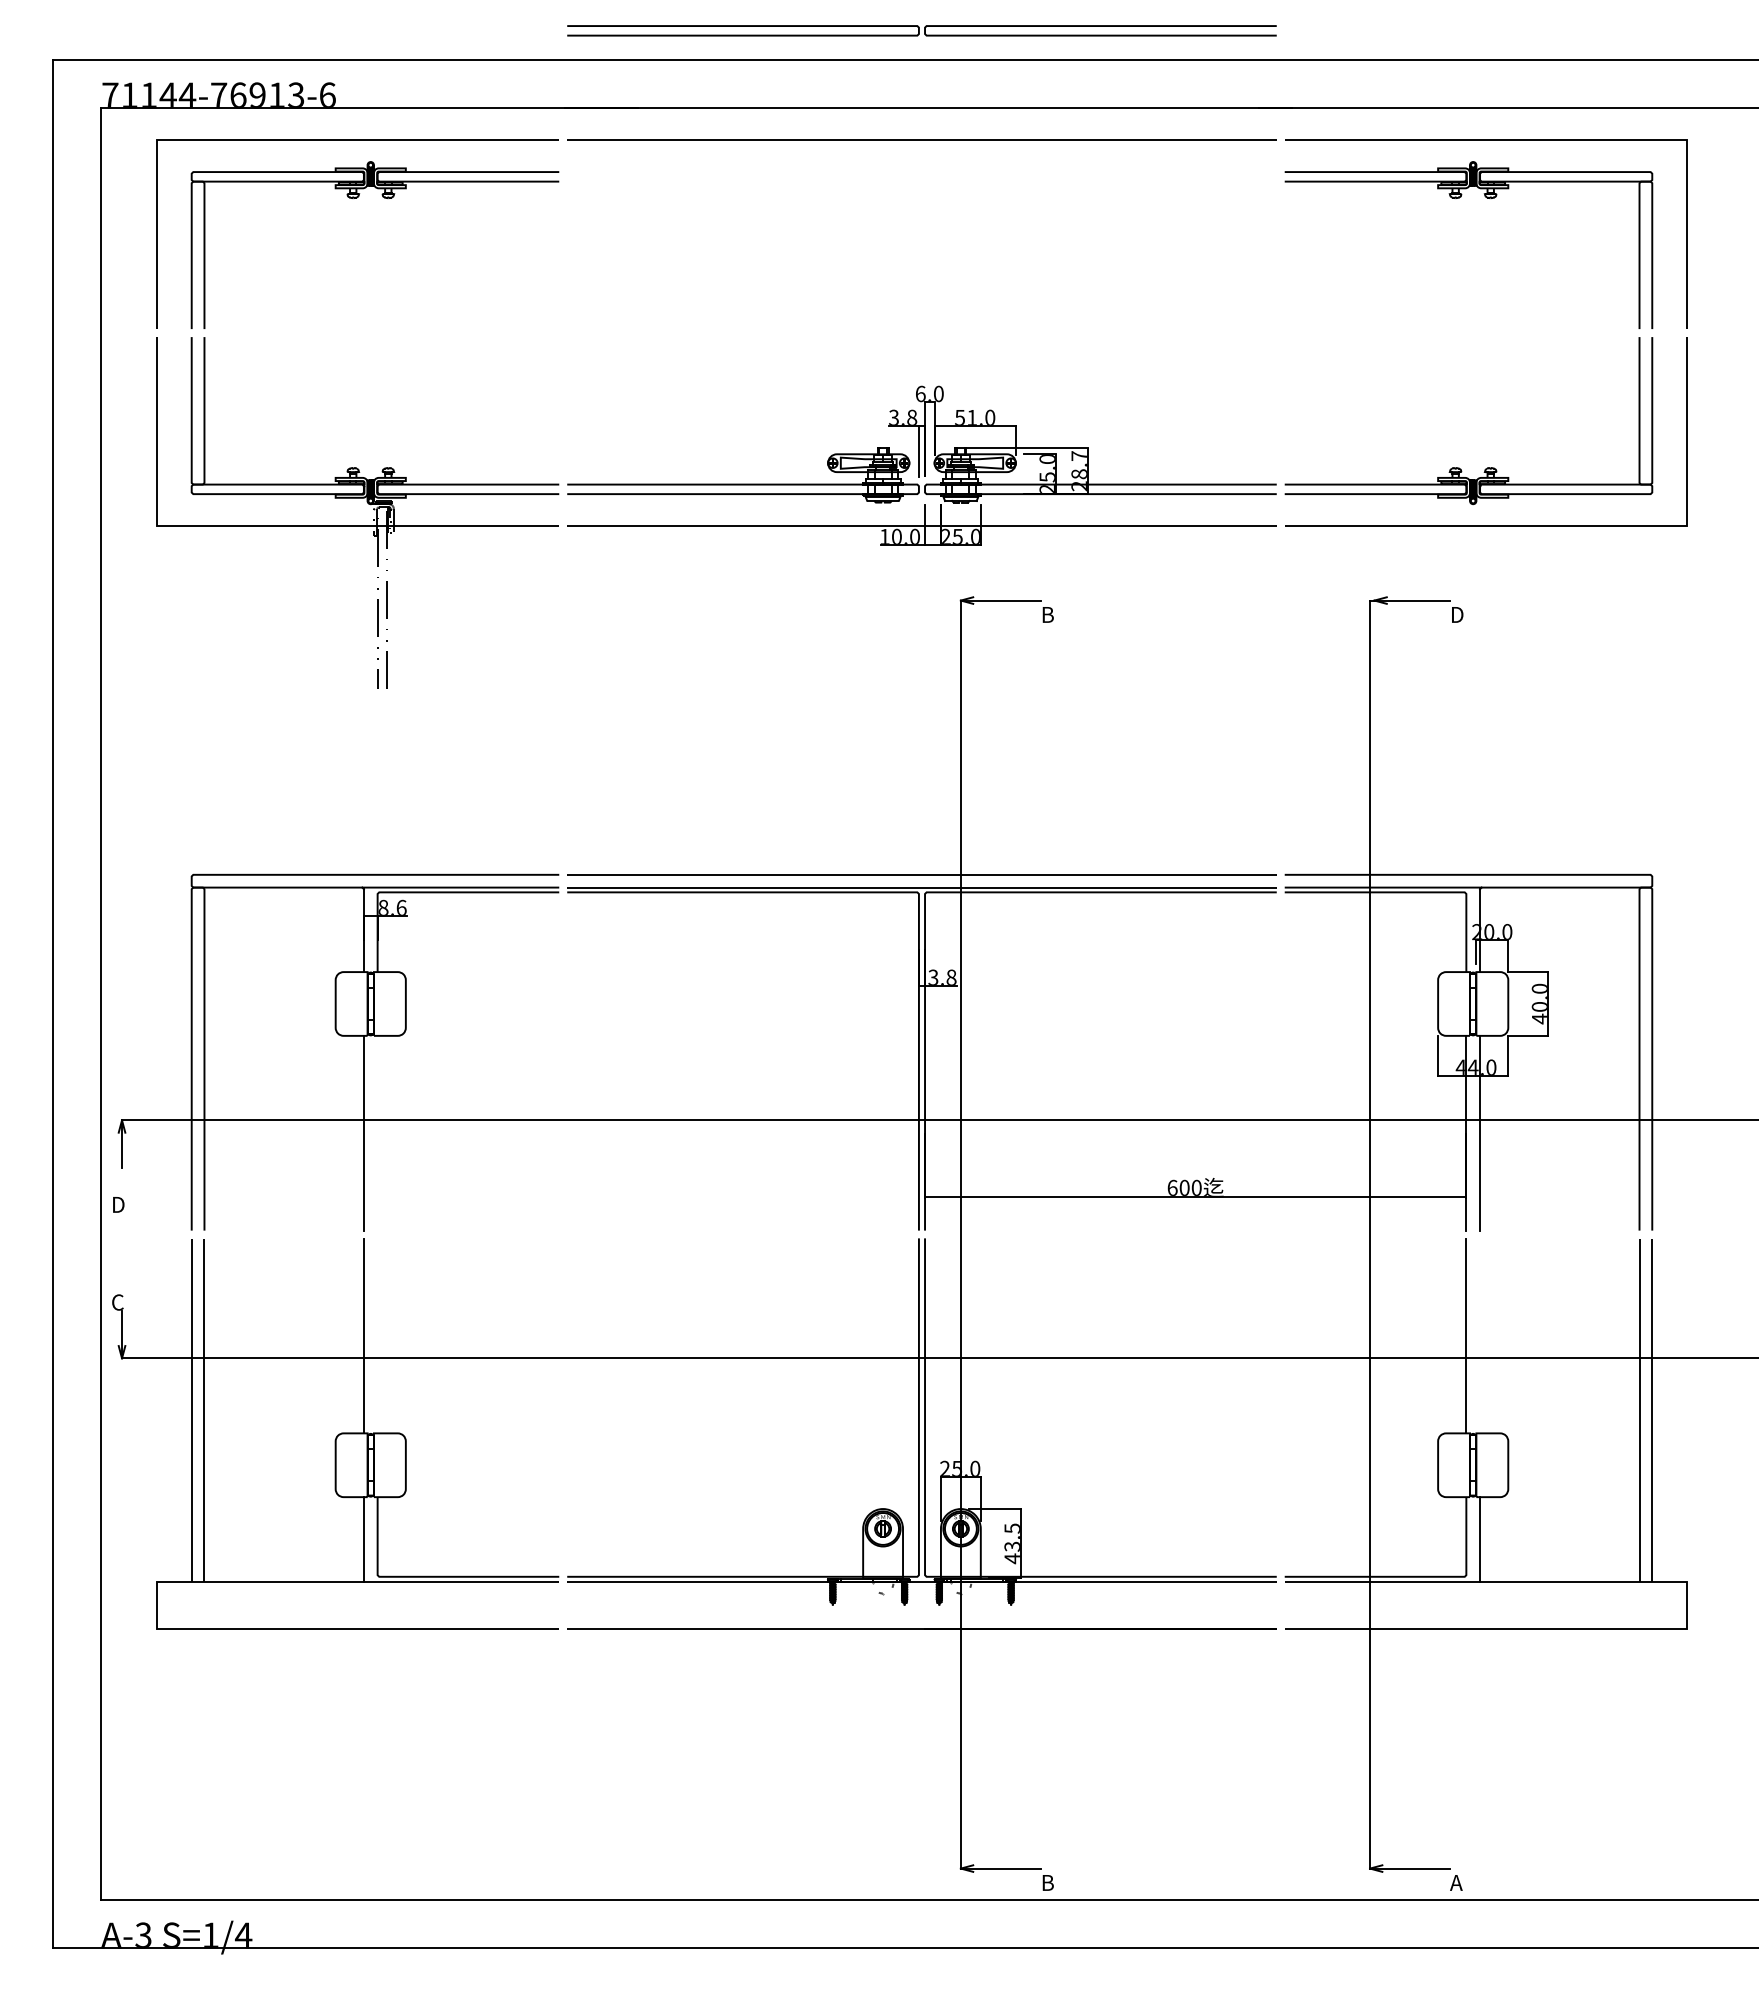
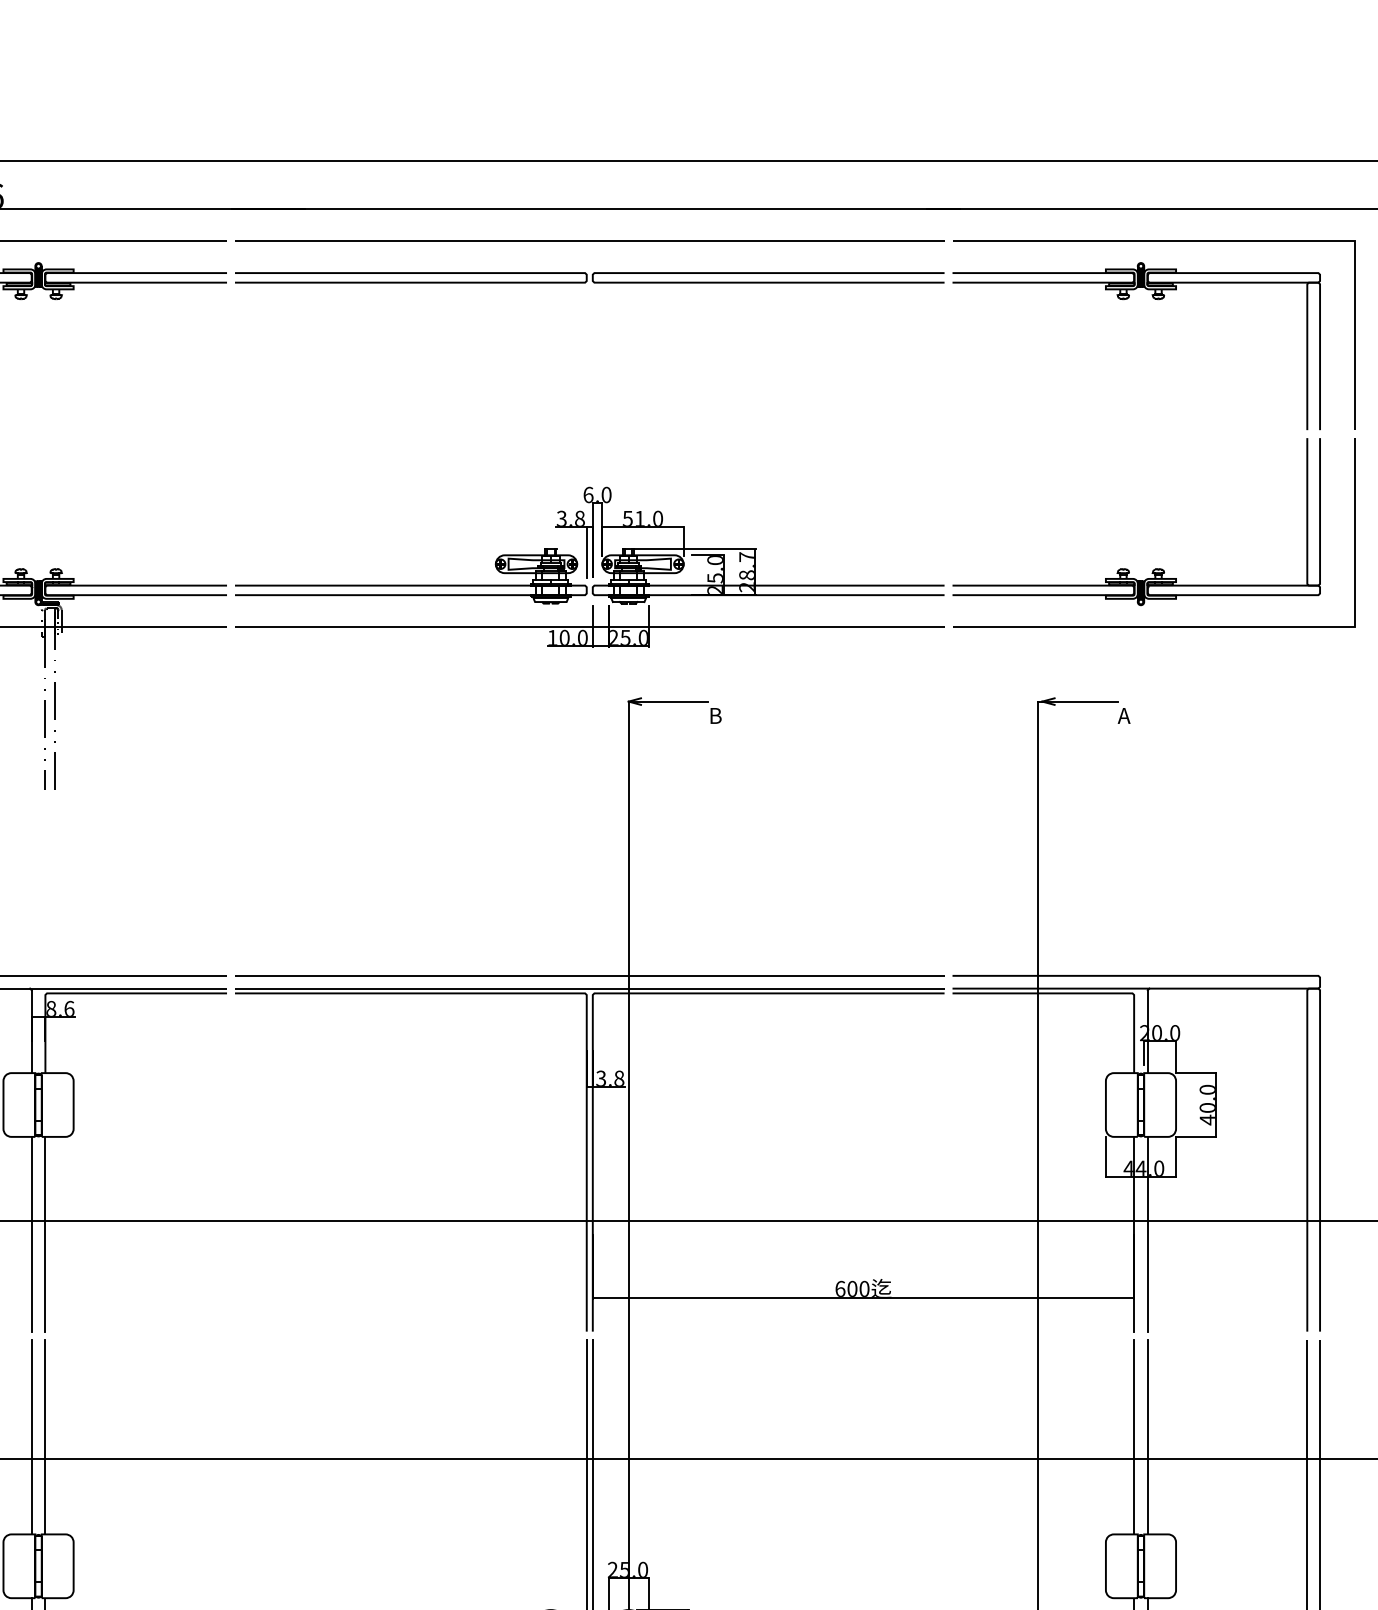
part: (921, 30) -> (589, 277), moved
text: (1456, 614) -> (1124, 715), D -> A
line: (377, 1132) -> (45, 1233), added
line: (377, 1335) -> (45, 1436), added
line: (1480, 1335) -> (1148, 1436), added

